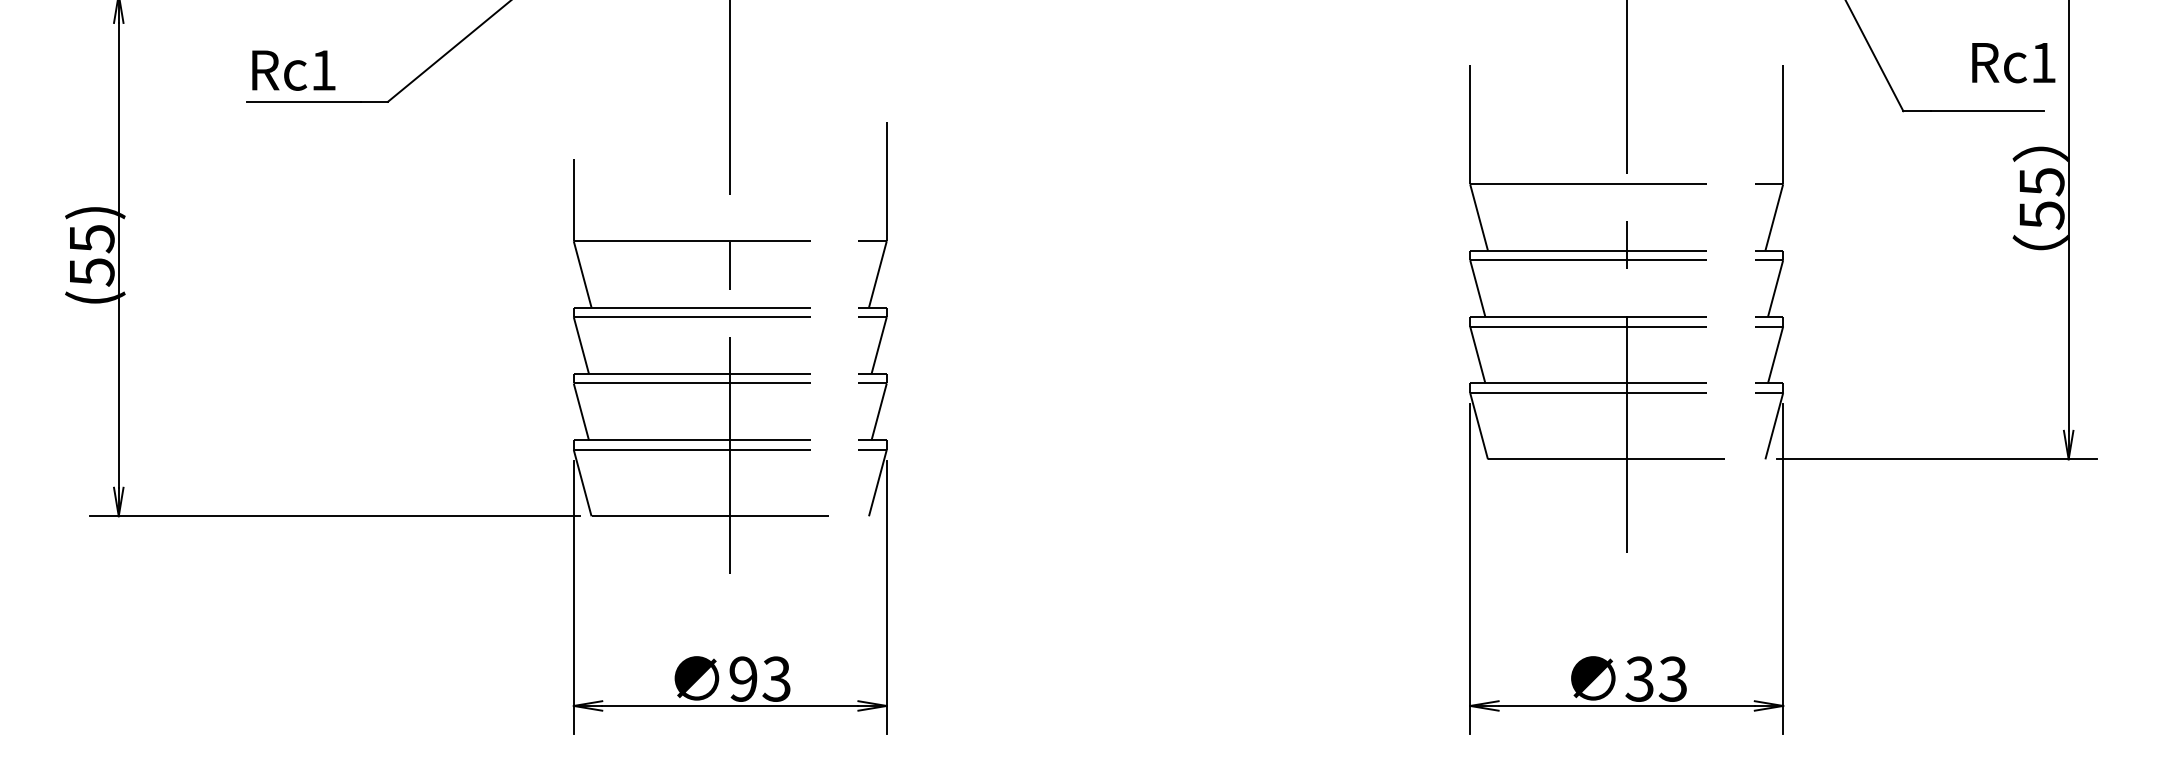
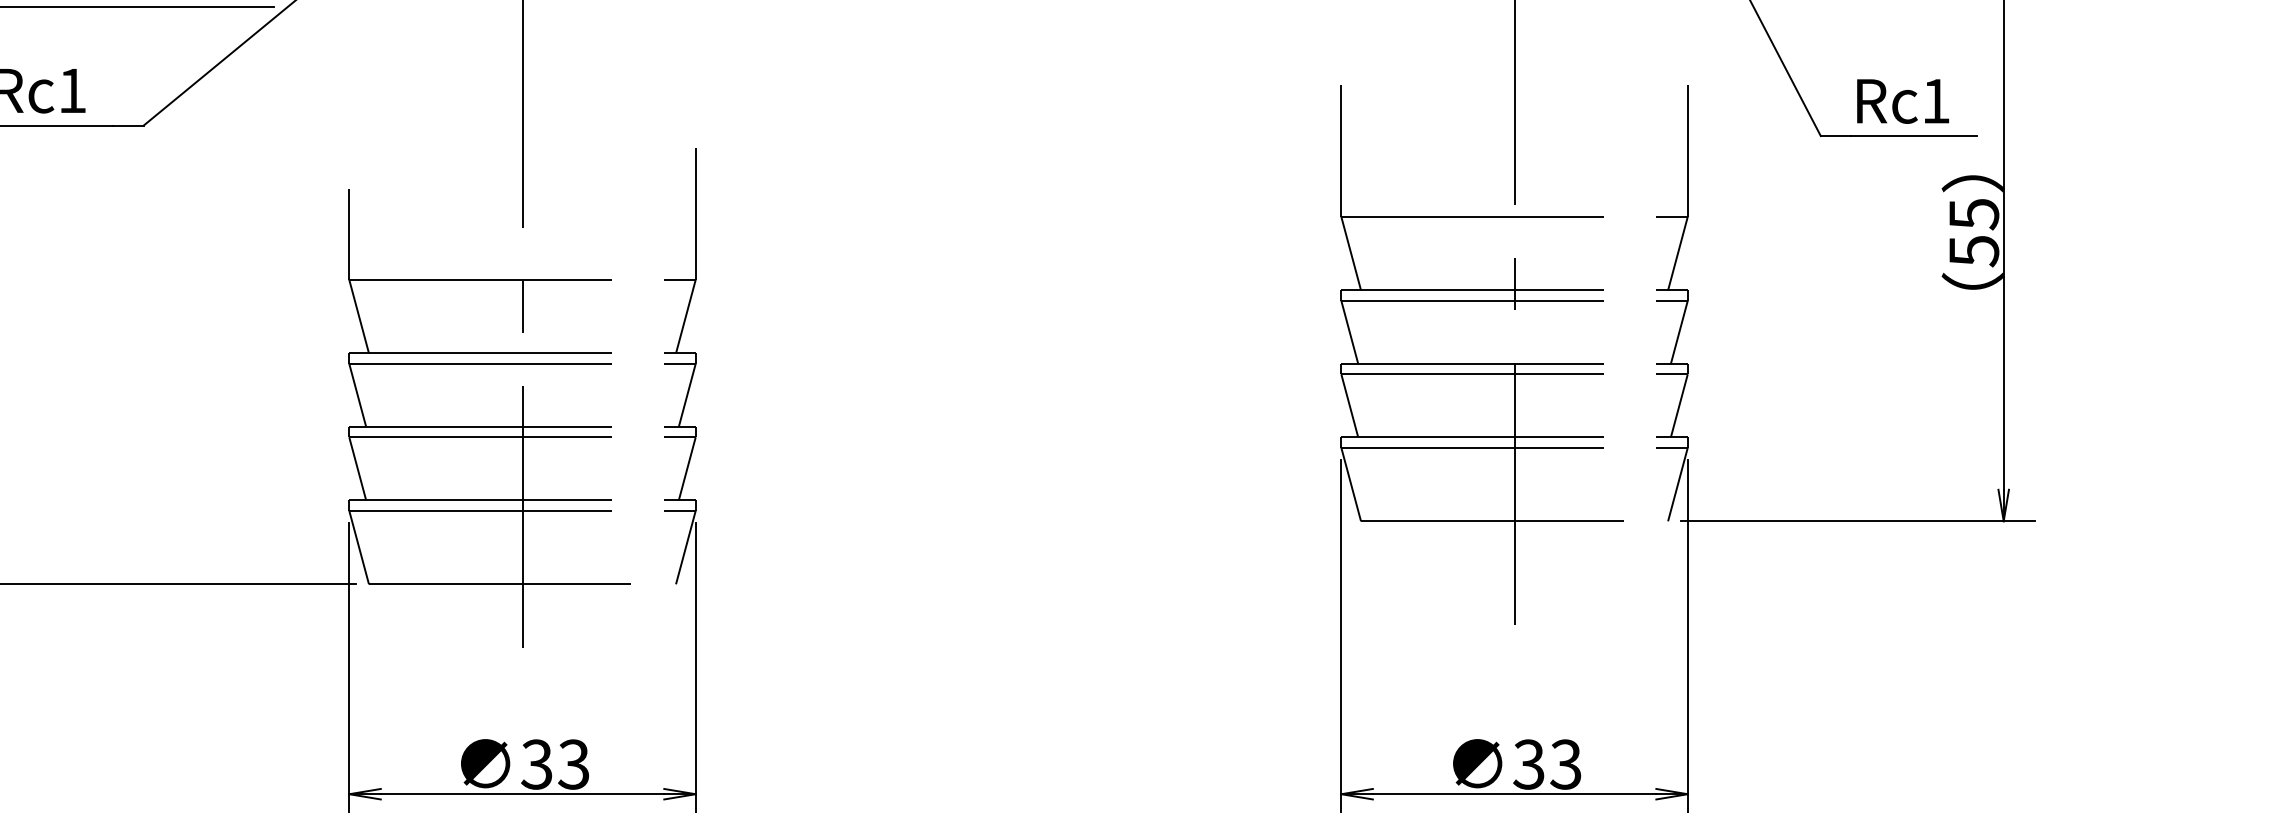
text: (2013, 63) -> (1902, 102), moved
text: (743, 678) -> (537, 763), 93 -> 33

